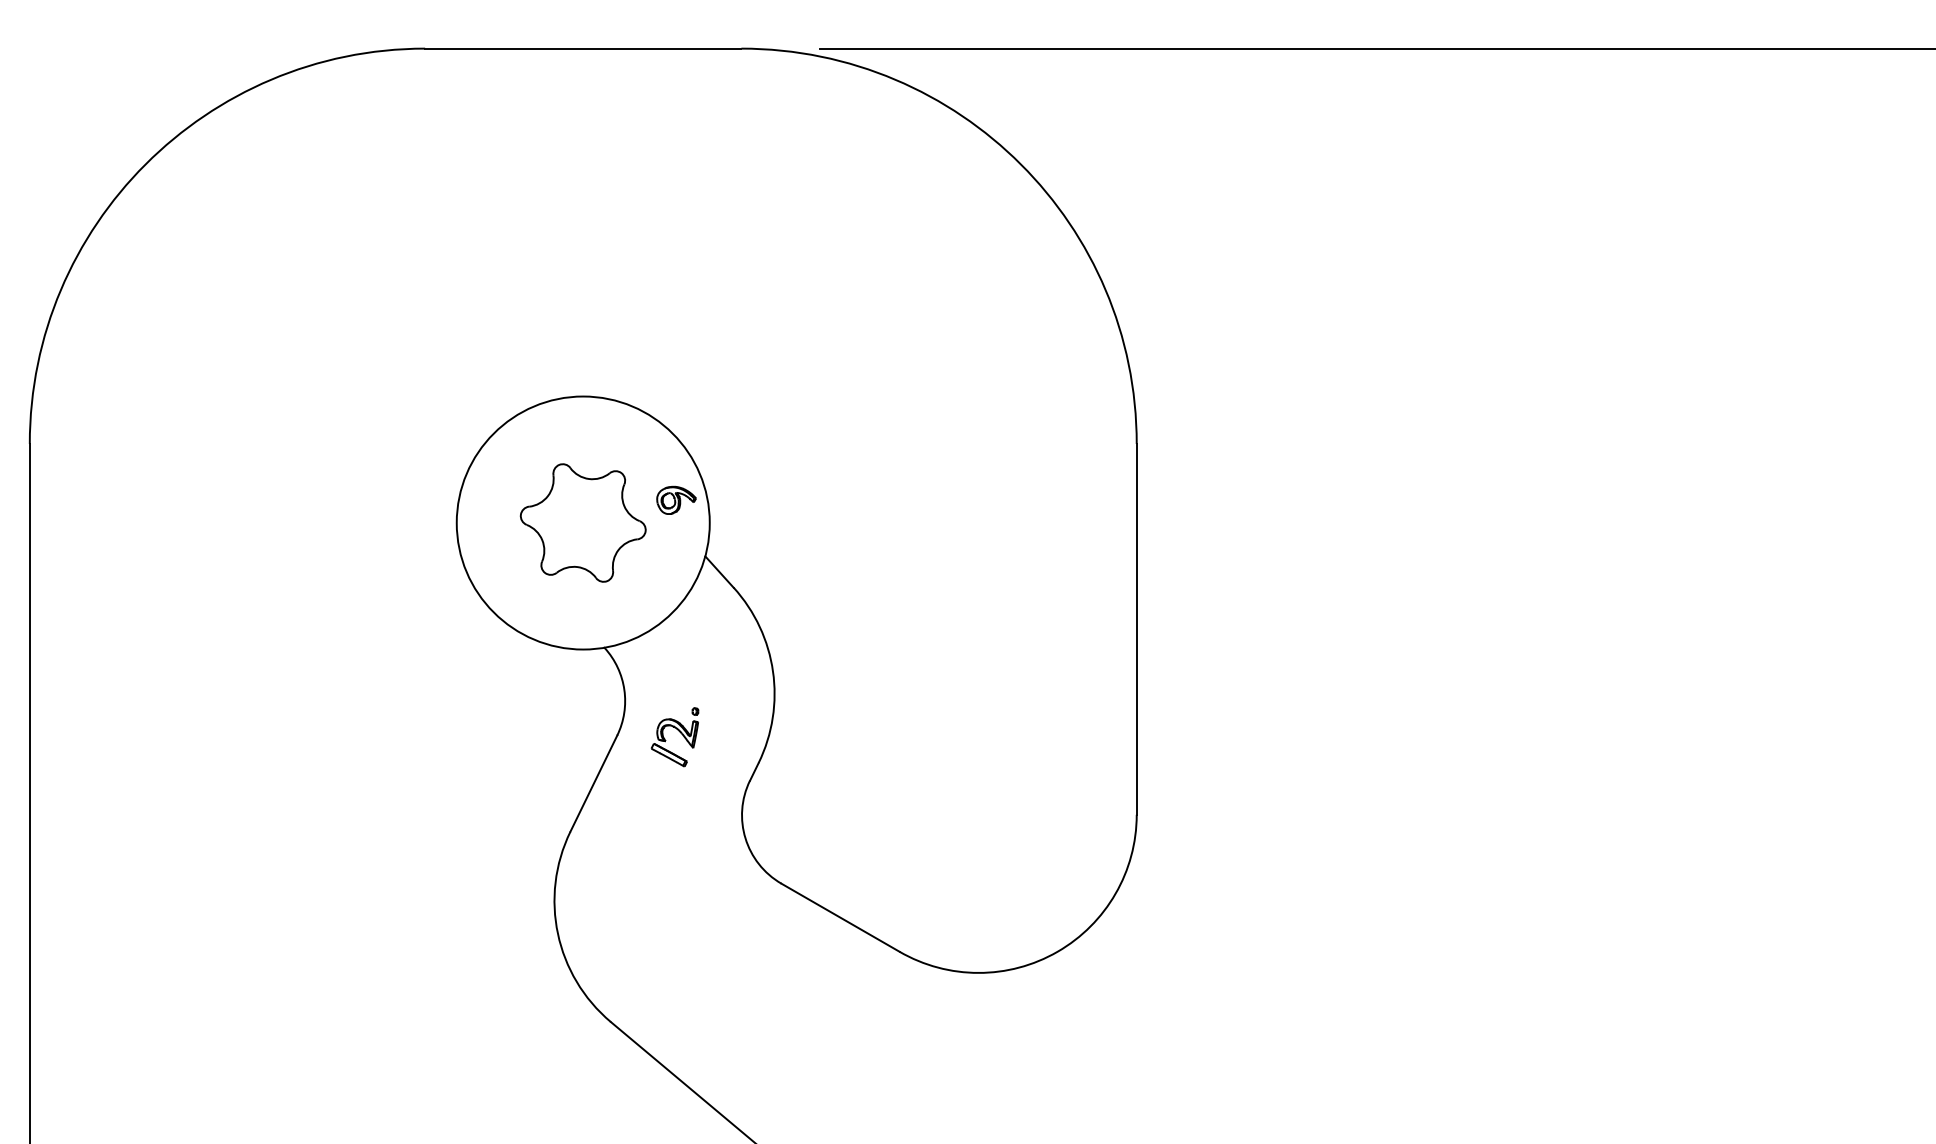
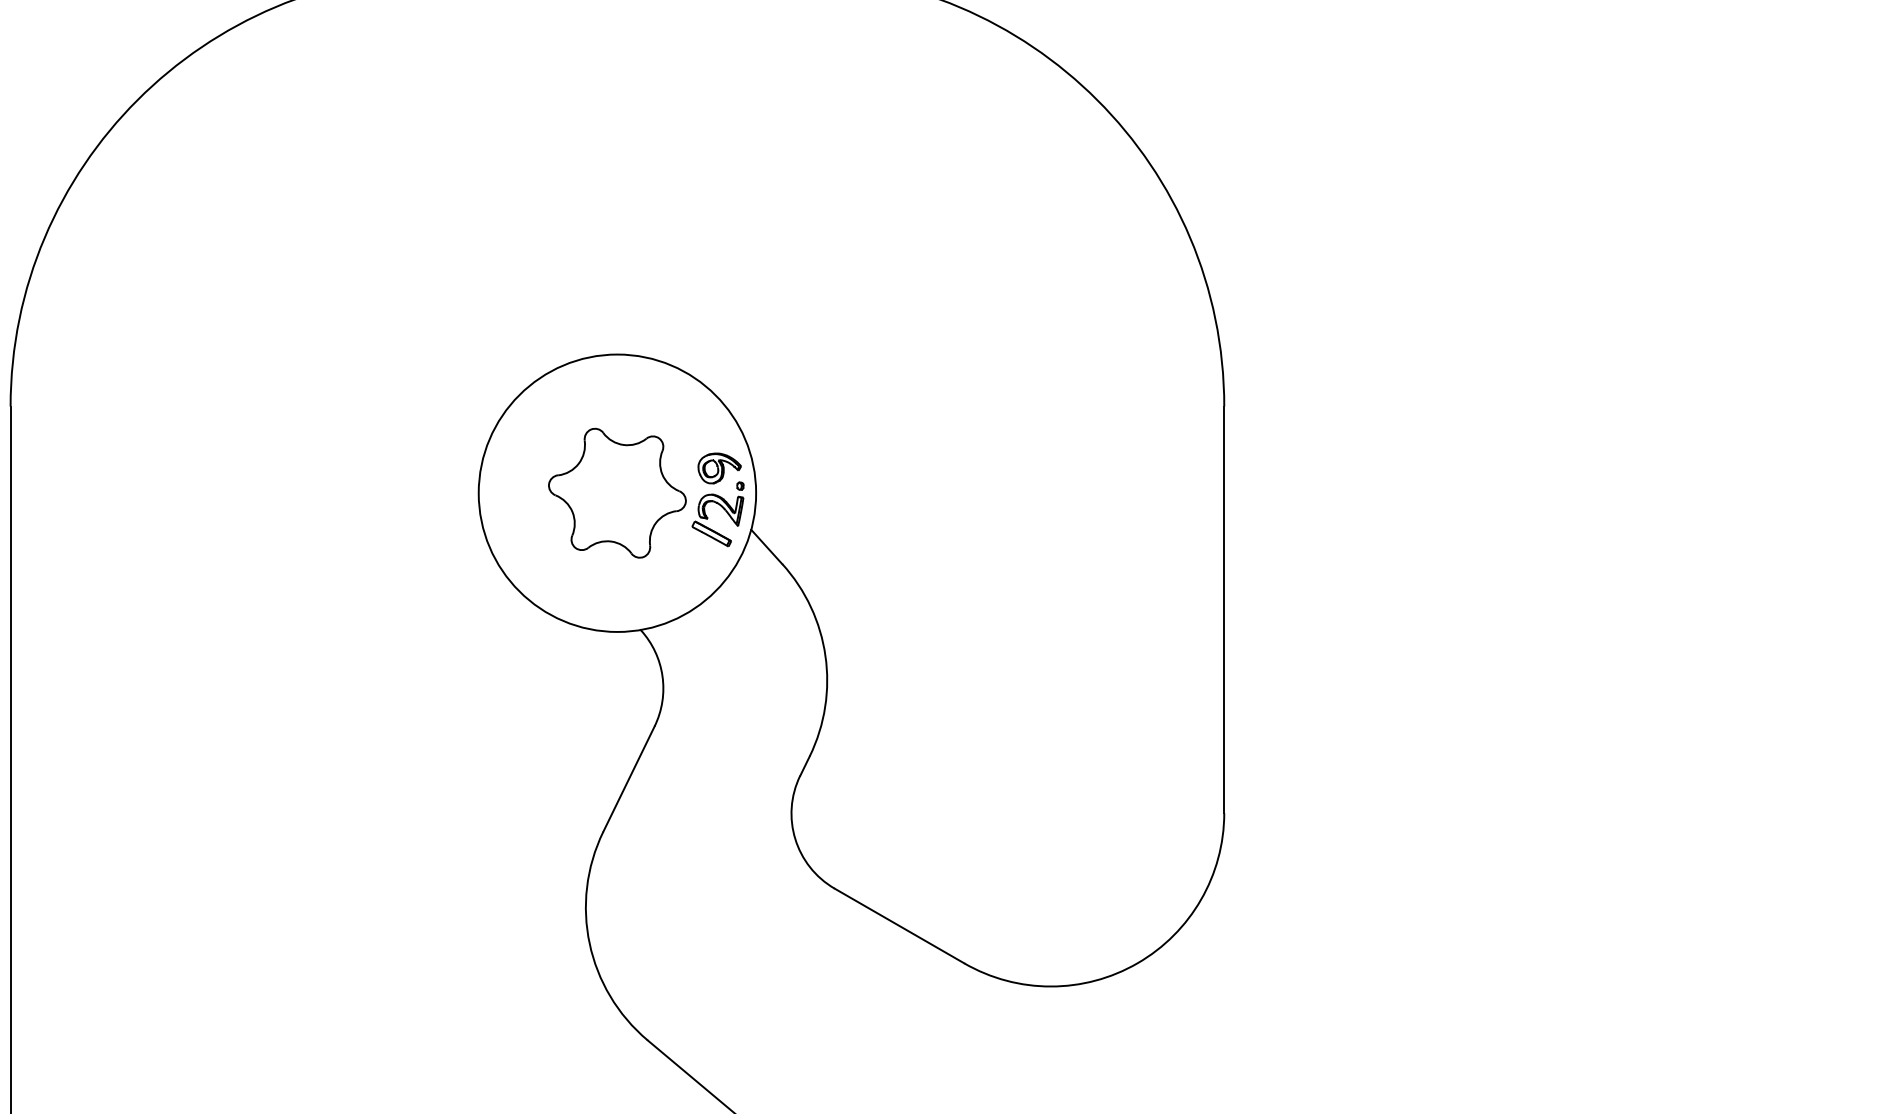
part: (679, 732) -> (722, 509), moved

